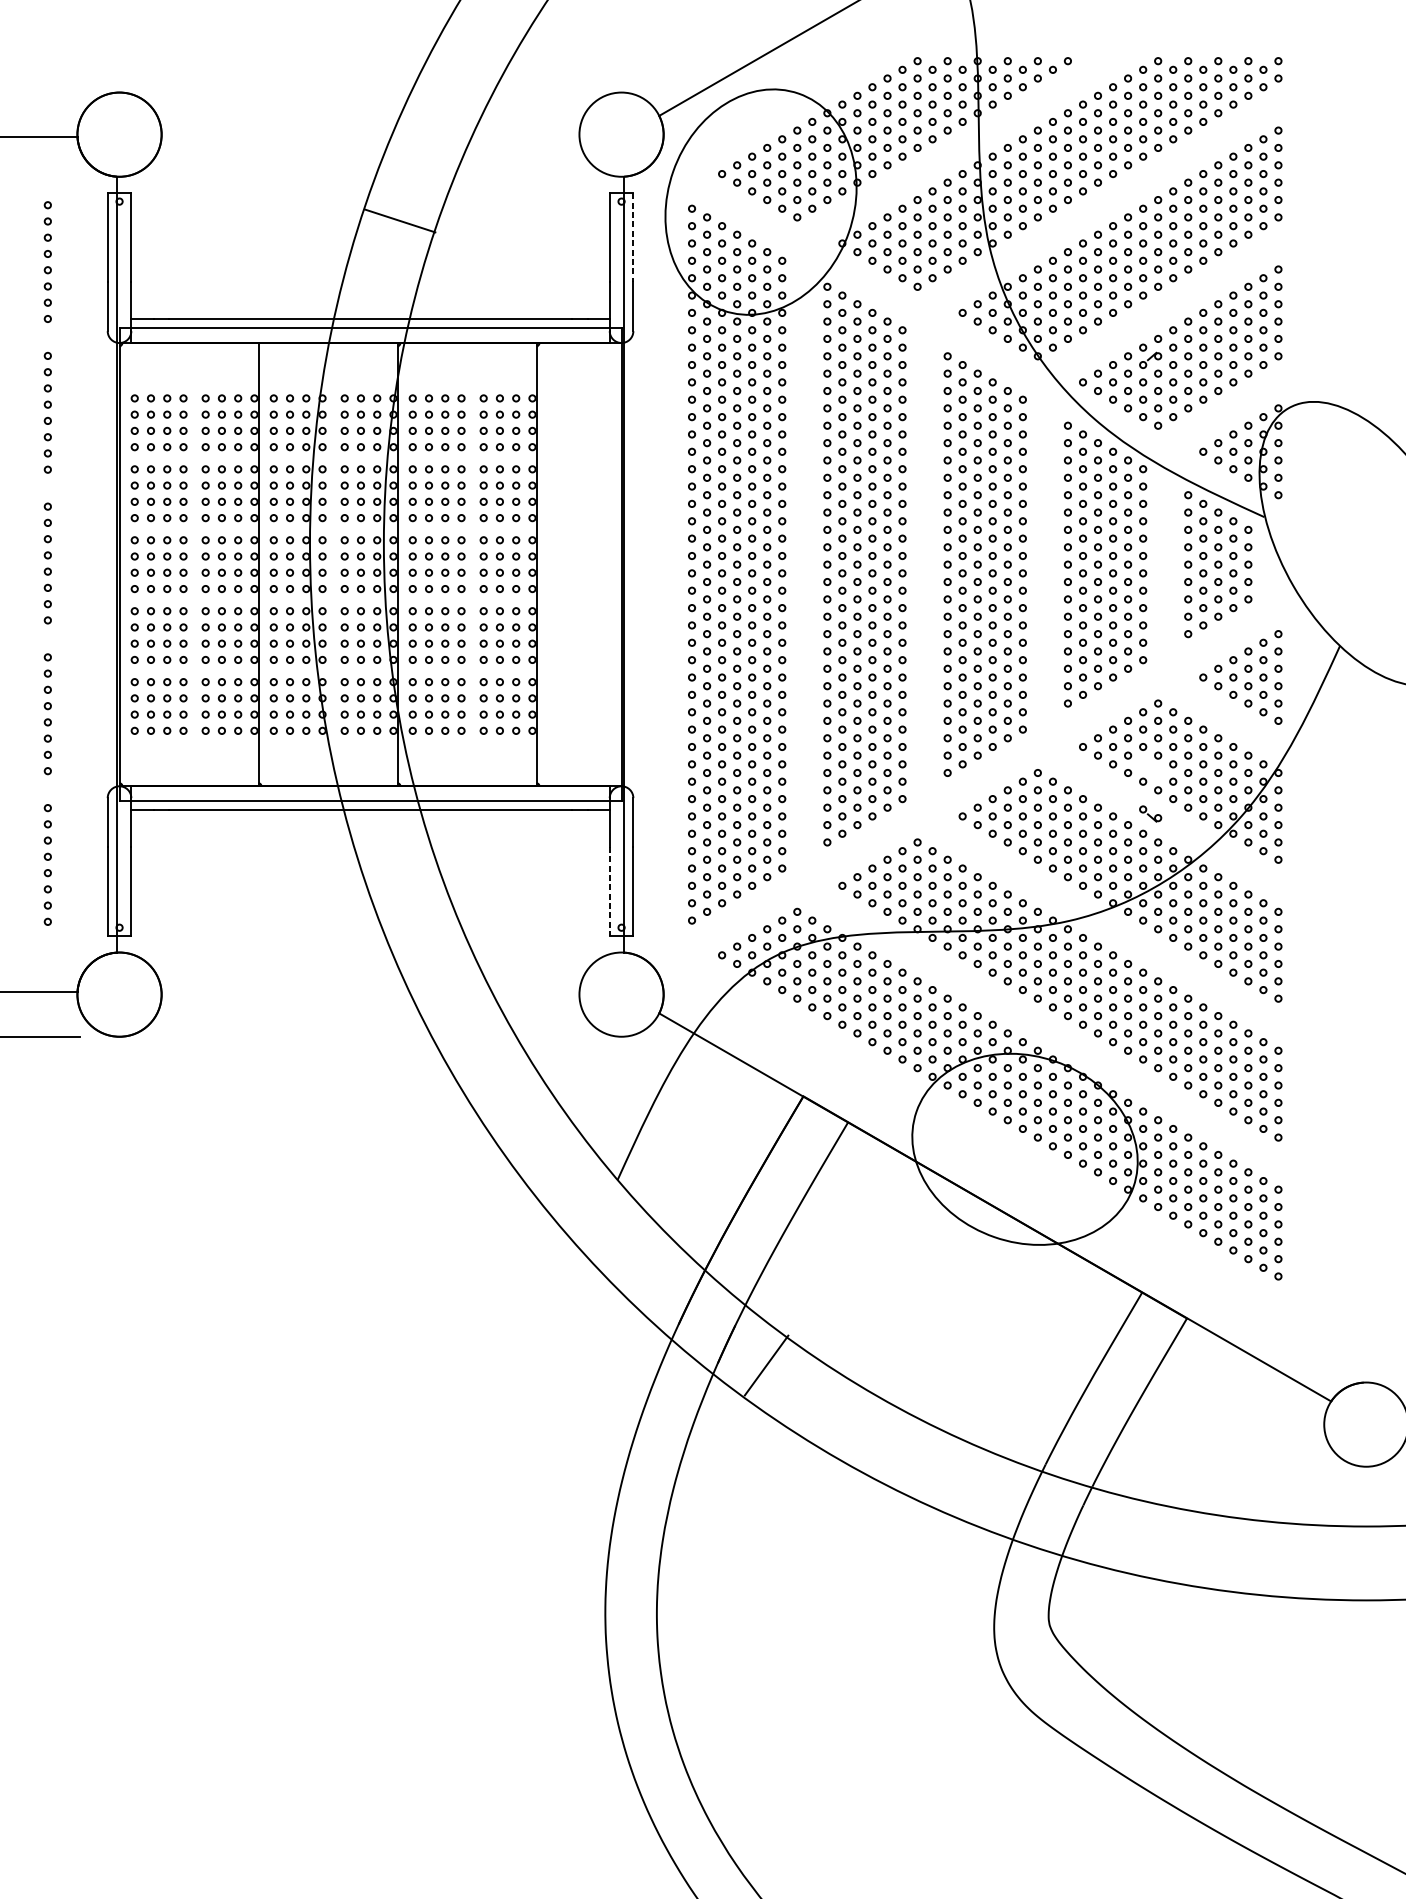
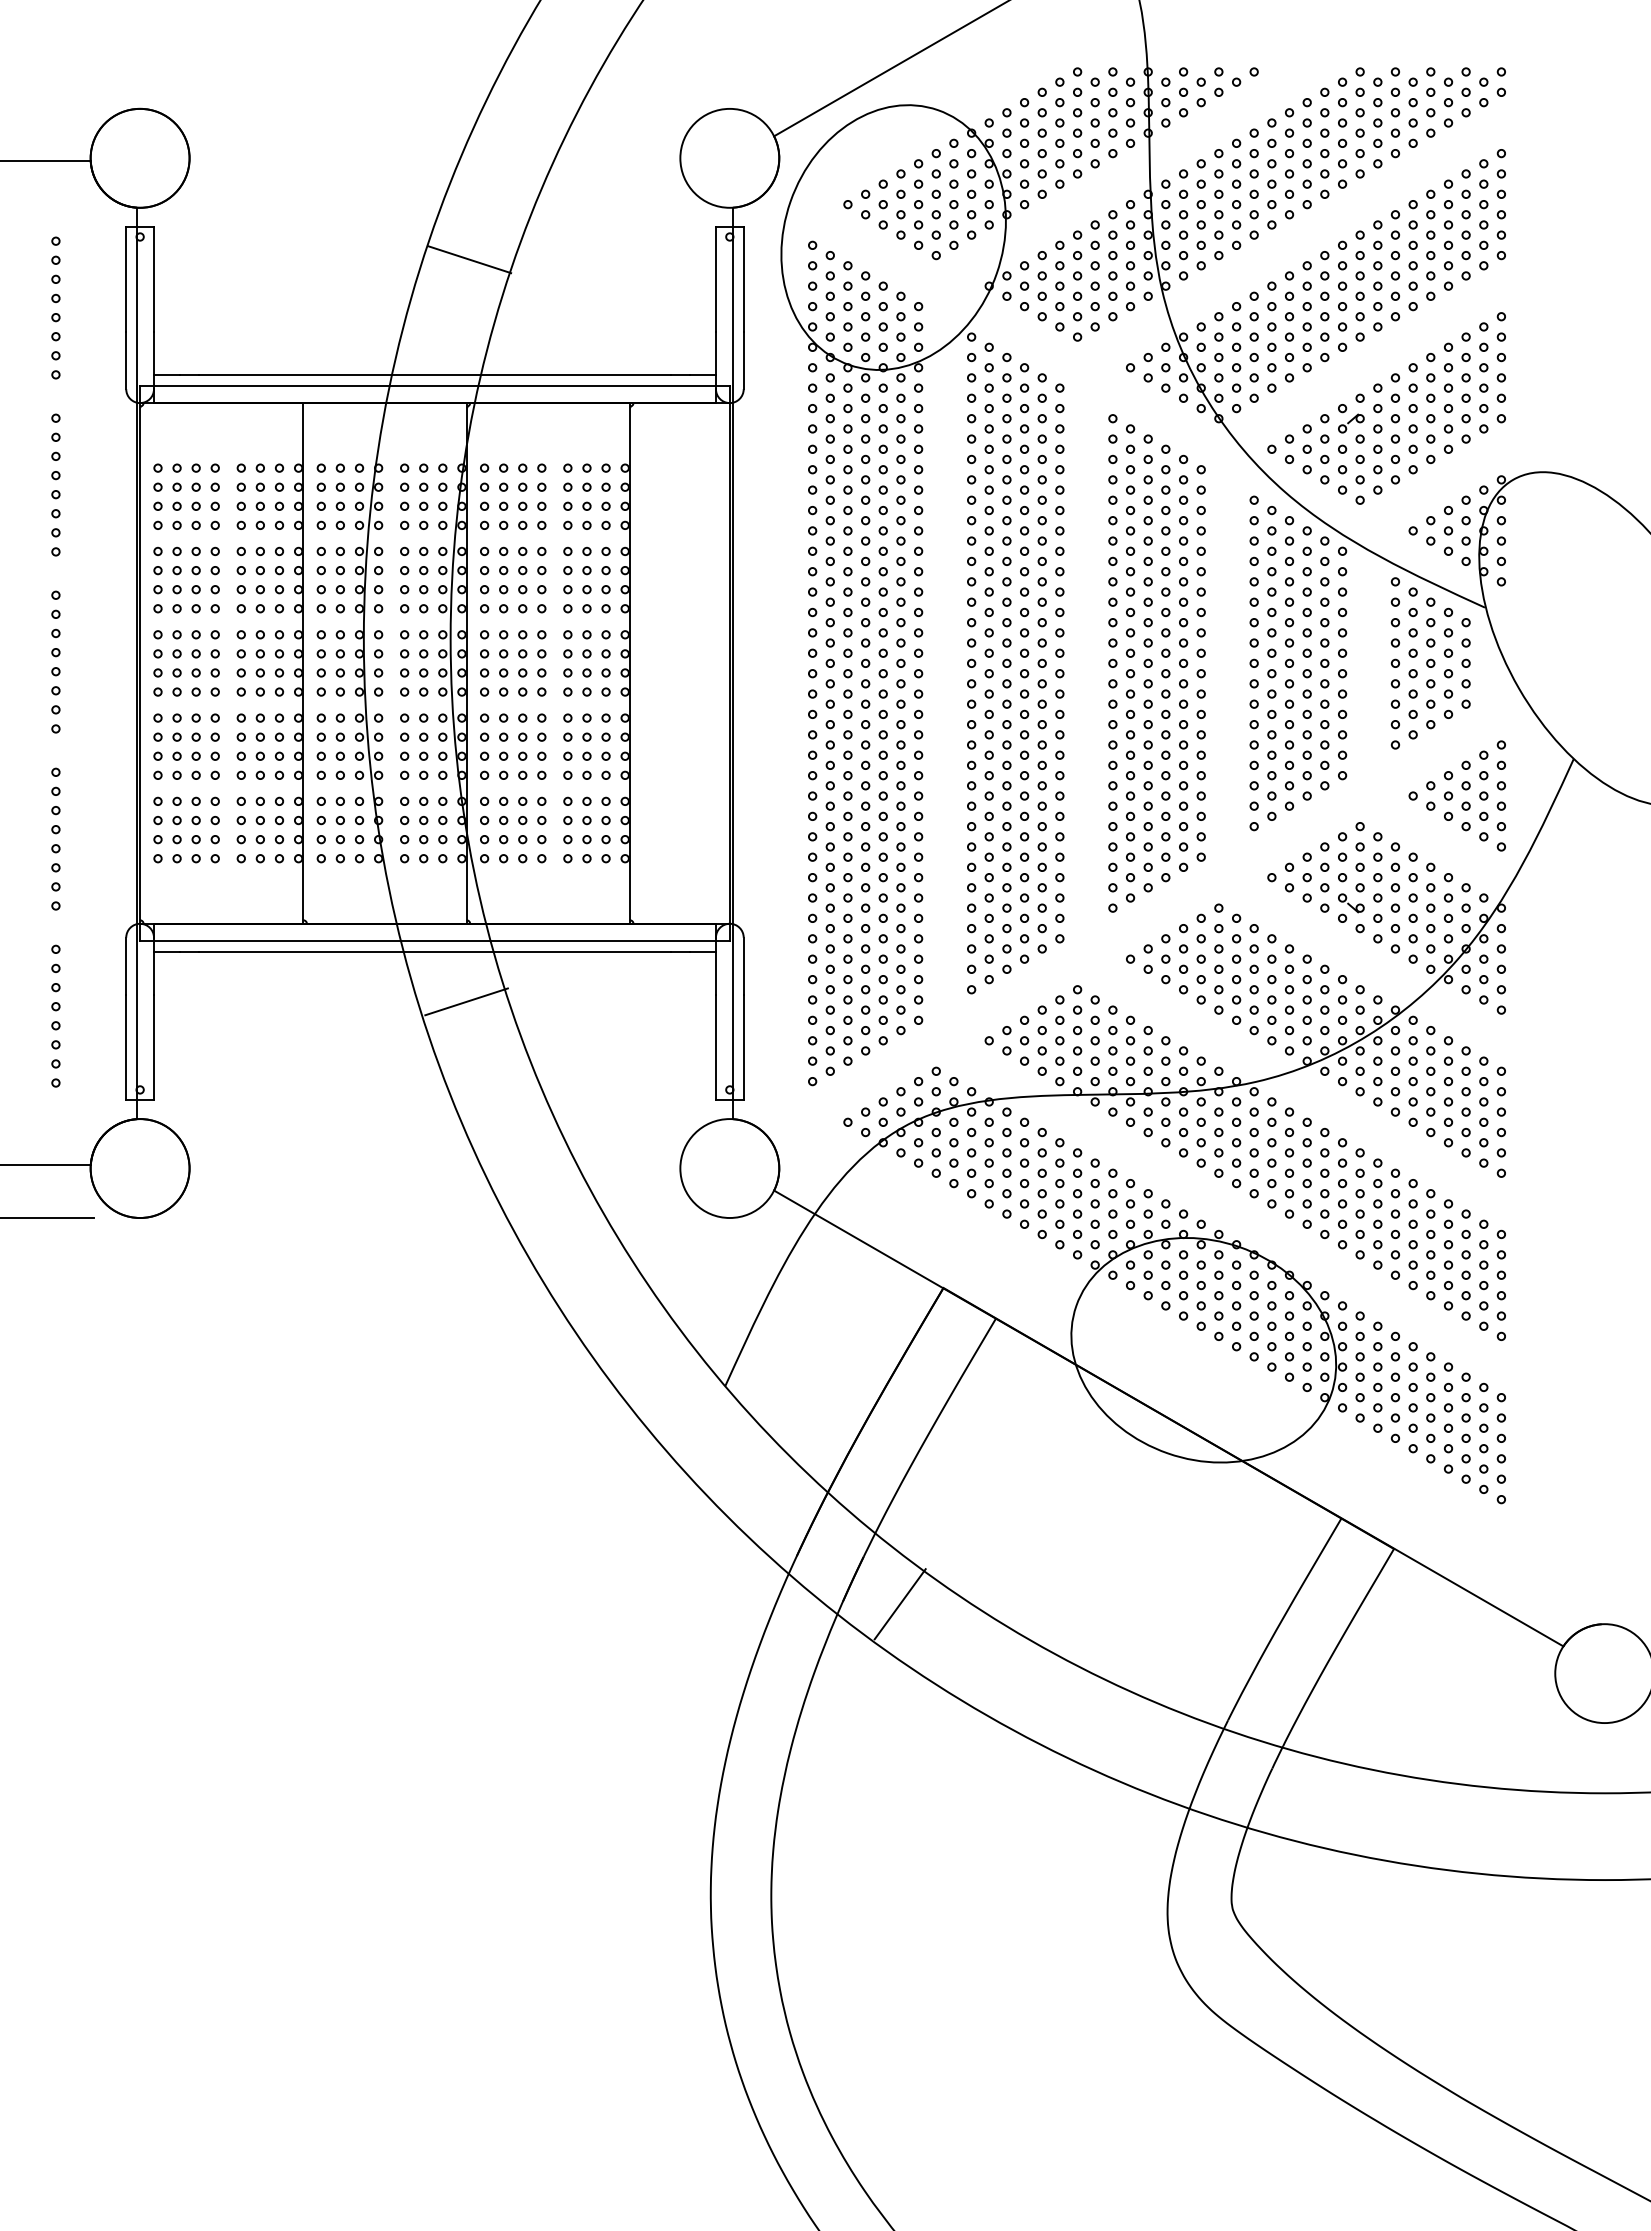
line: (633, 238) -> (743, 280), dashed -> solid
part: (1150, 814) -> (1351, 903), moved
line: (397, 852) -> (466, 1001), added
line: (609, 891) -> (715, 1047), dashed -> solid

